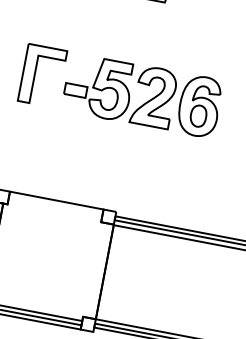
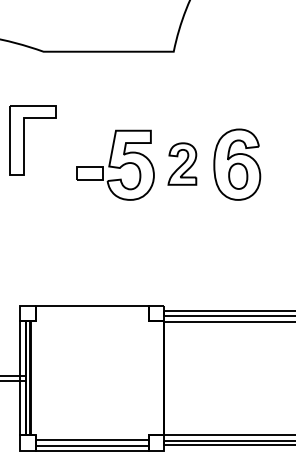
part: (35, 74) -> (24, 140), moved
part: (154, 96) -> (182, 163), size x0.6

